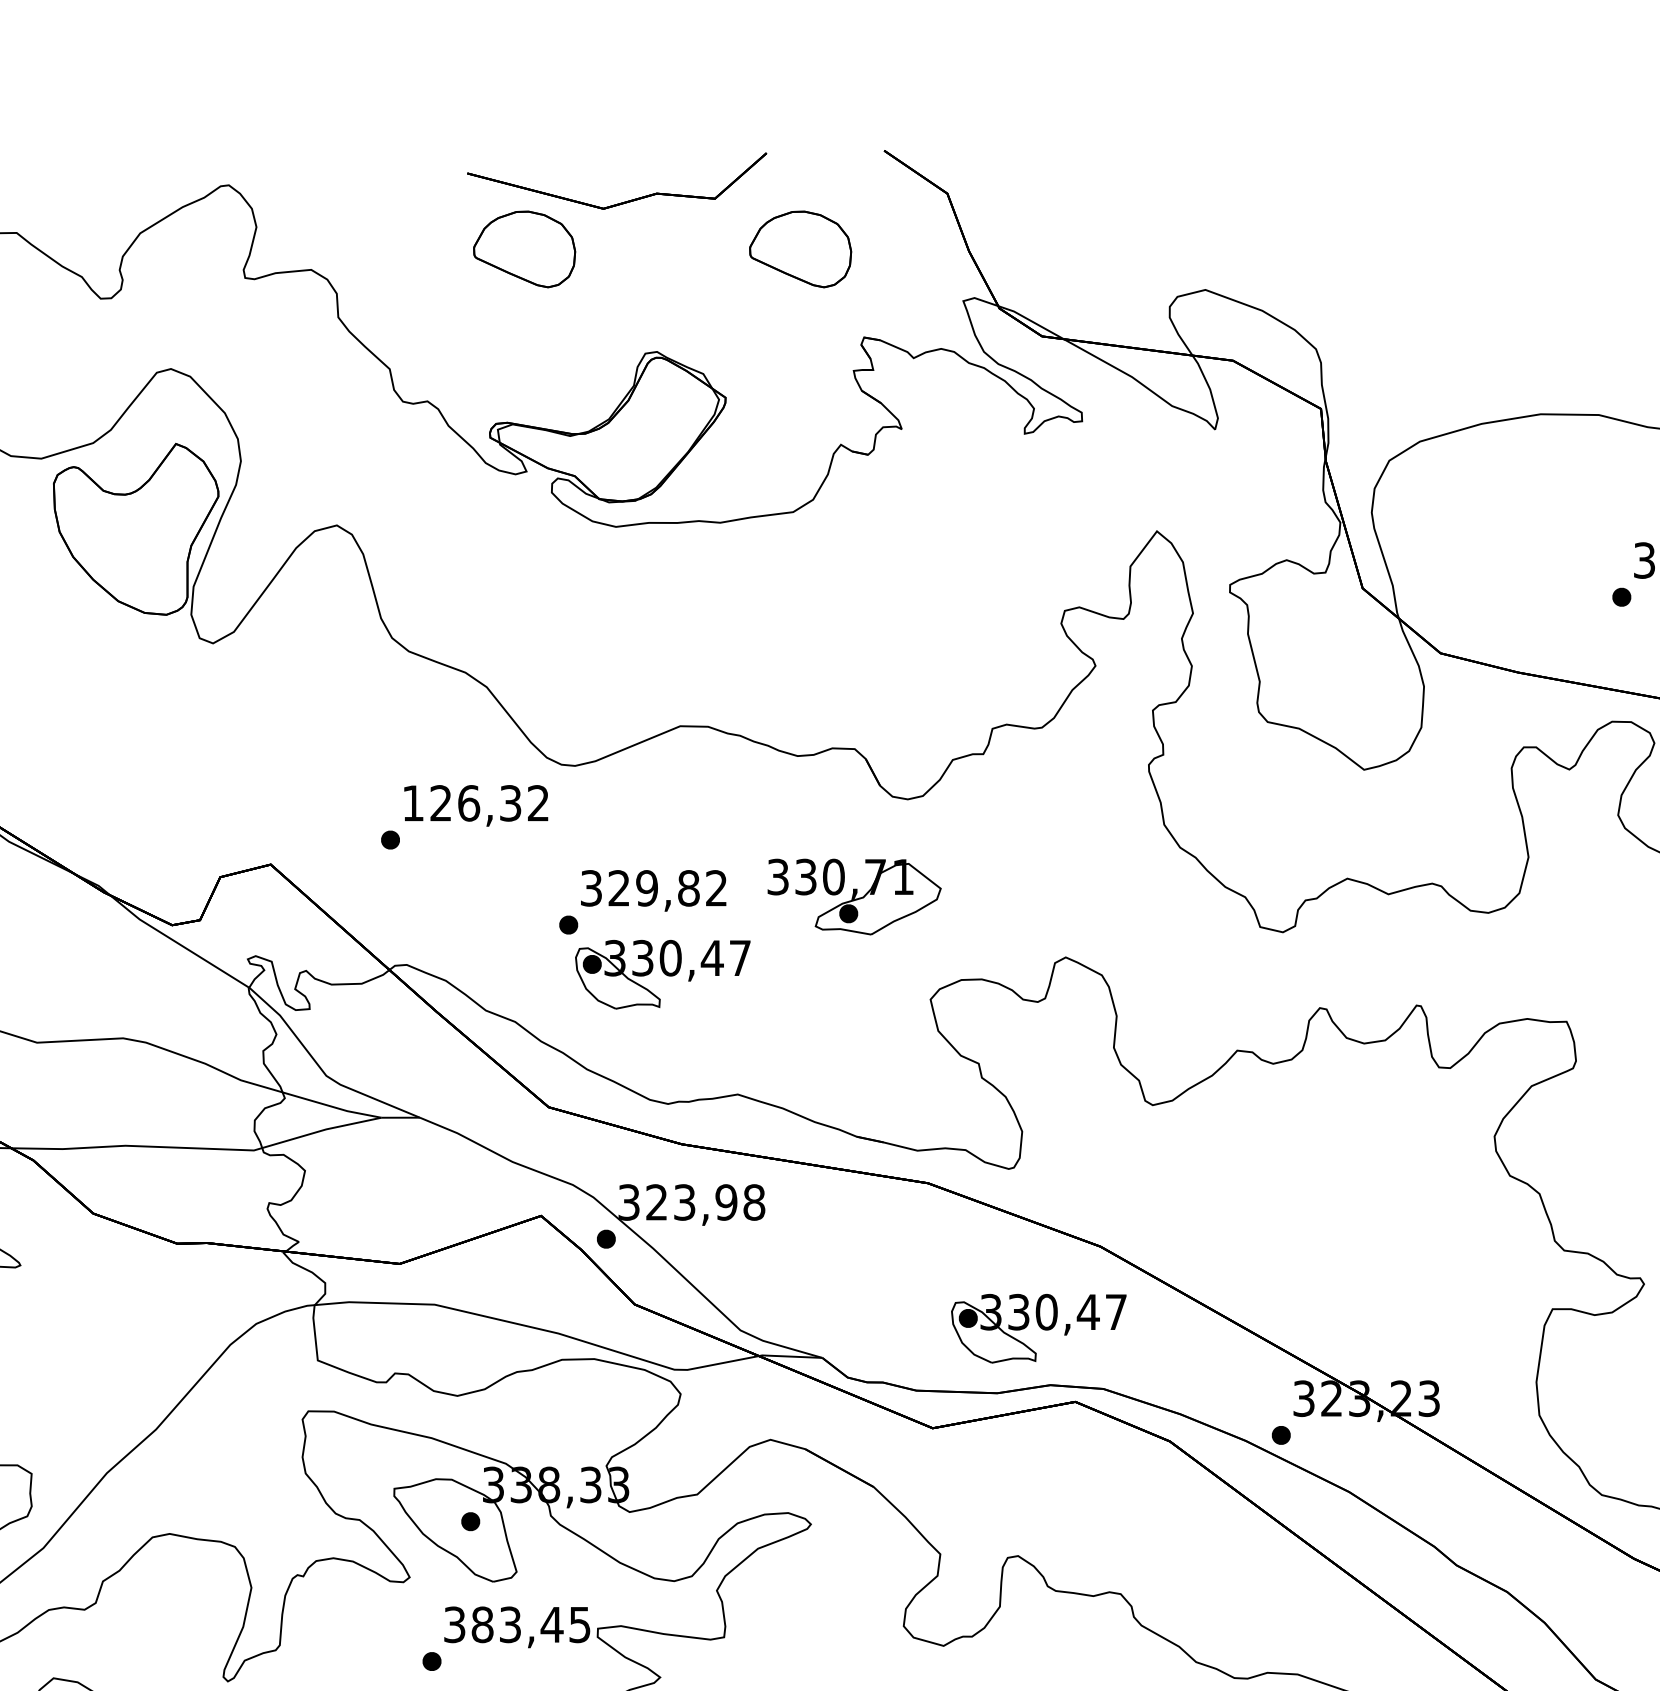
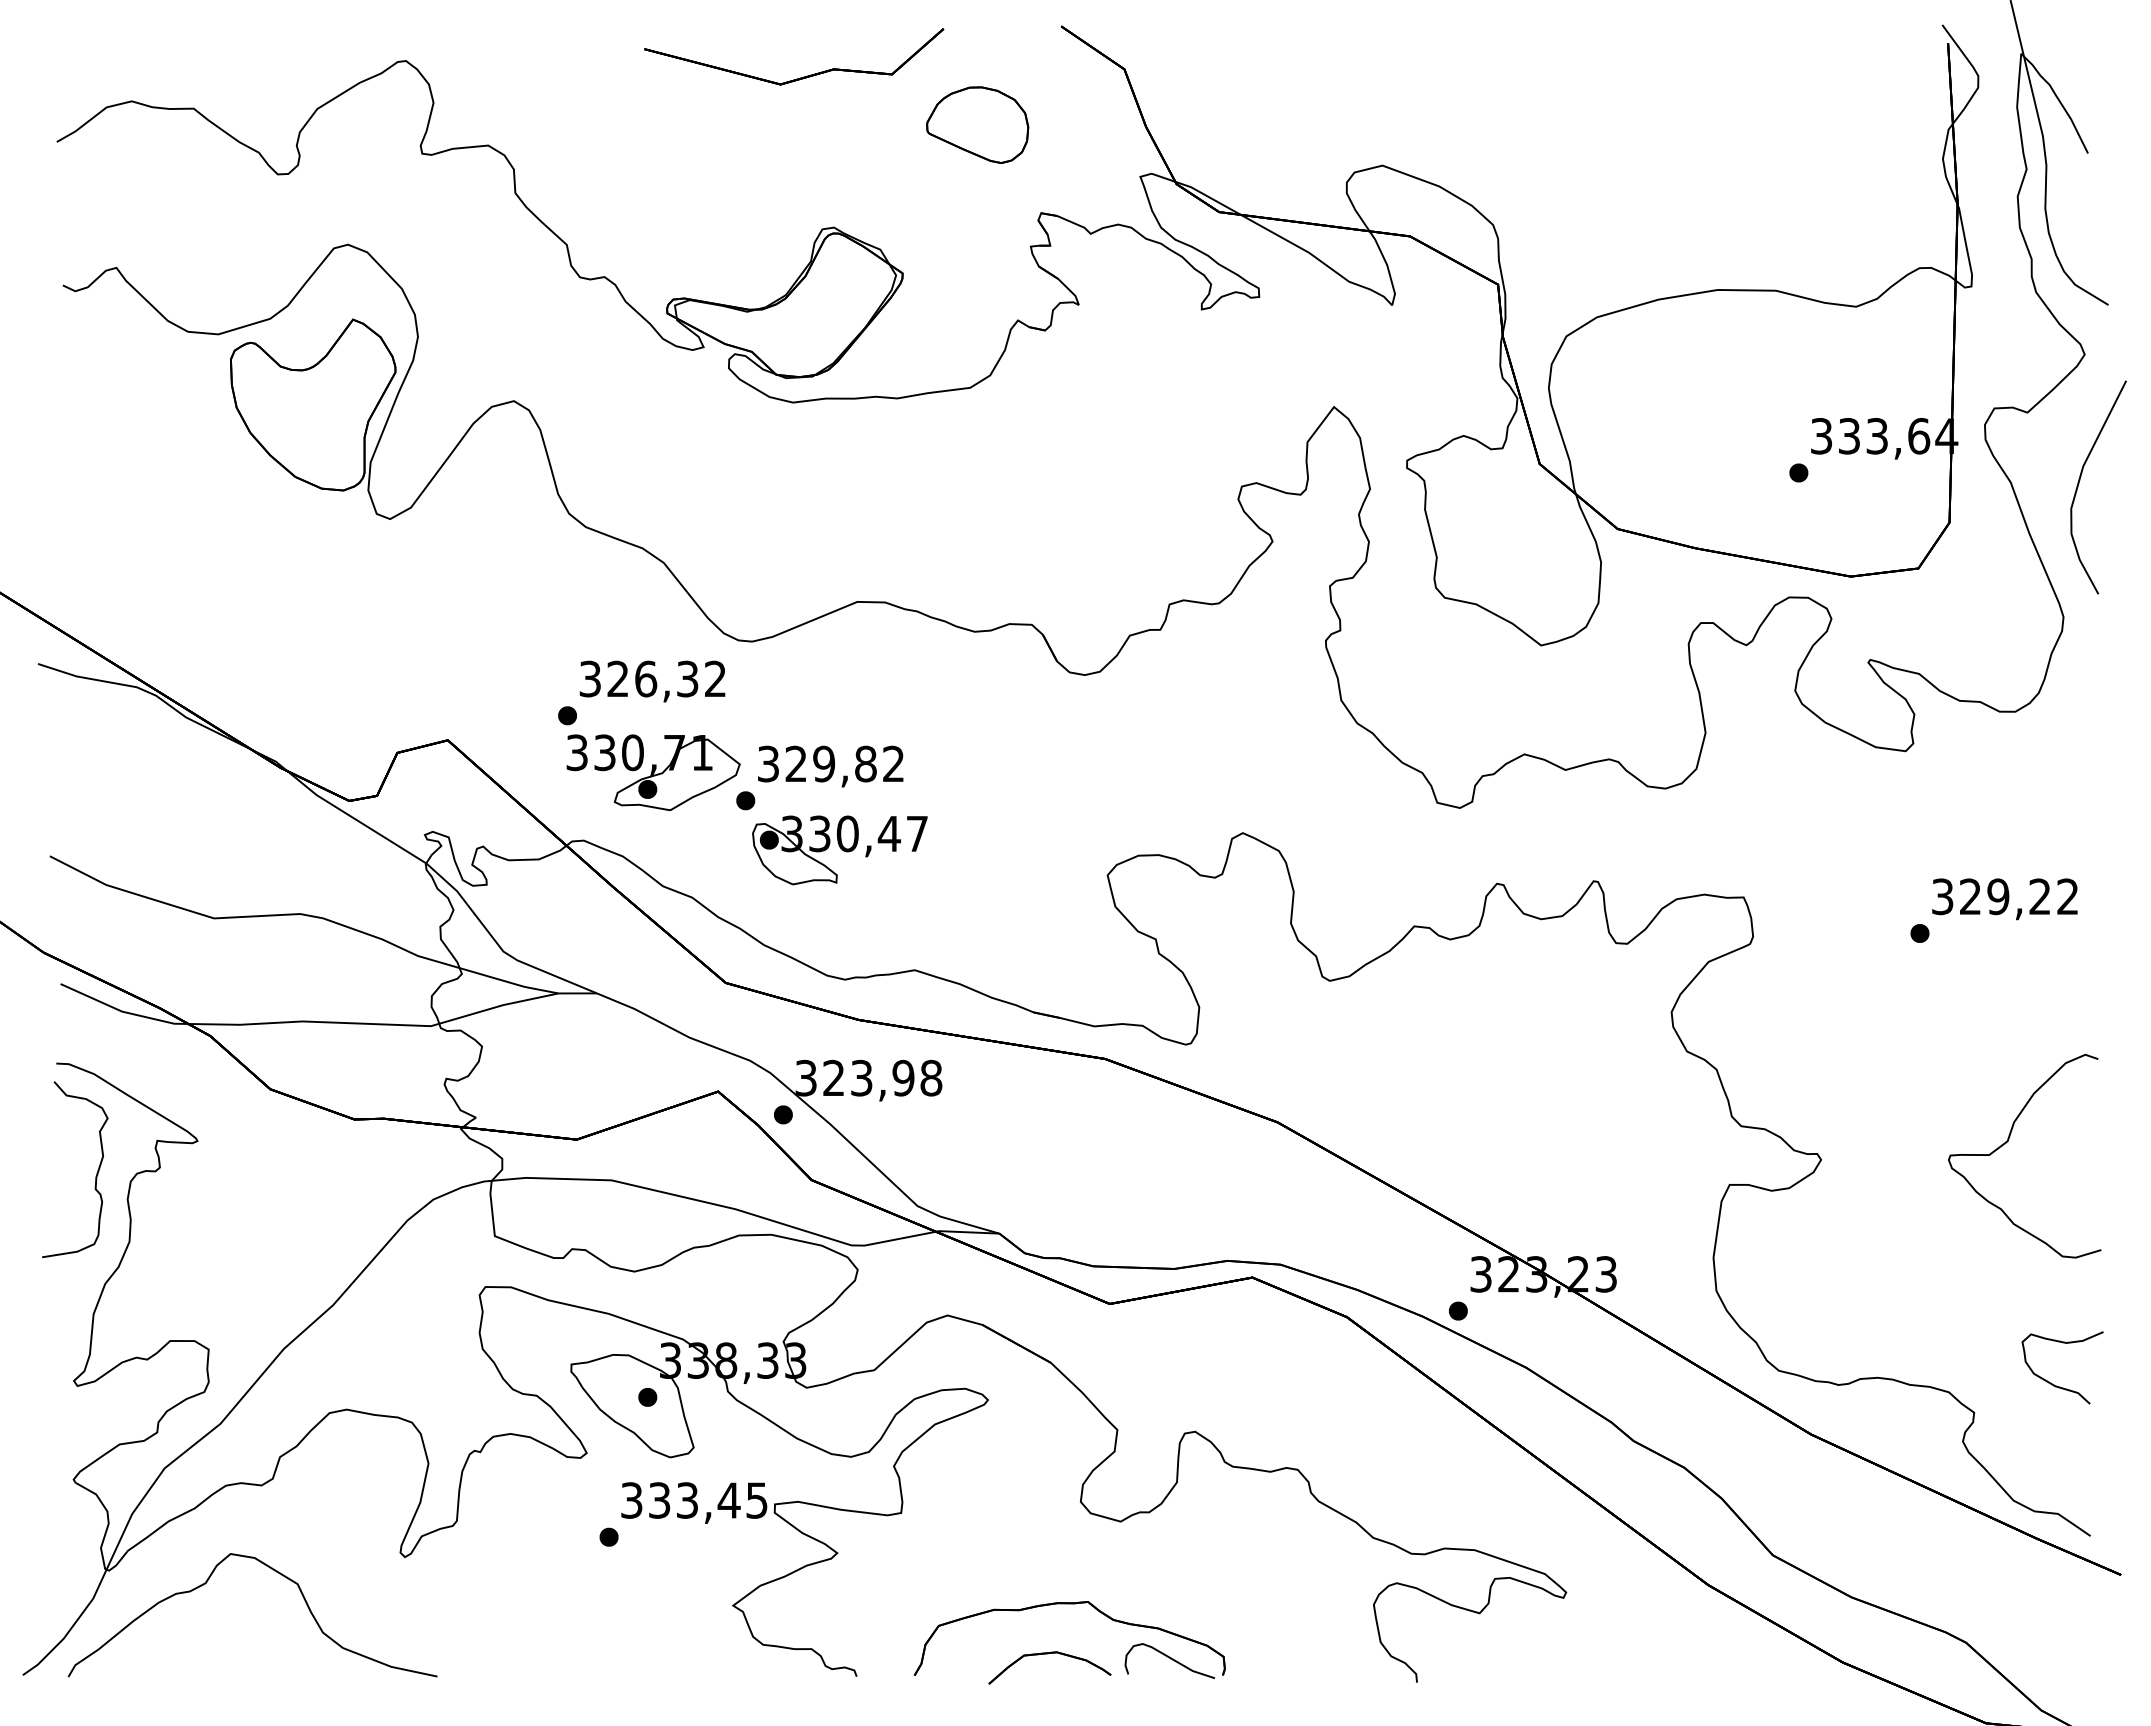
part: (524, 248) -> (701, 124), removed
text: (412, 802) -> (589, 678), 126,32 -> 326,32
part: (854, 896) -> (653, 772), moved
part: (1038, 1328) -> (1215, 1204), removed
text: (482, 1624) -> (659, 1500), 383,45 -> 333,45

